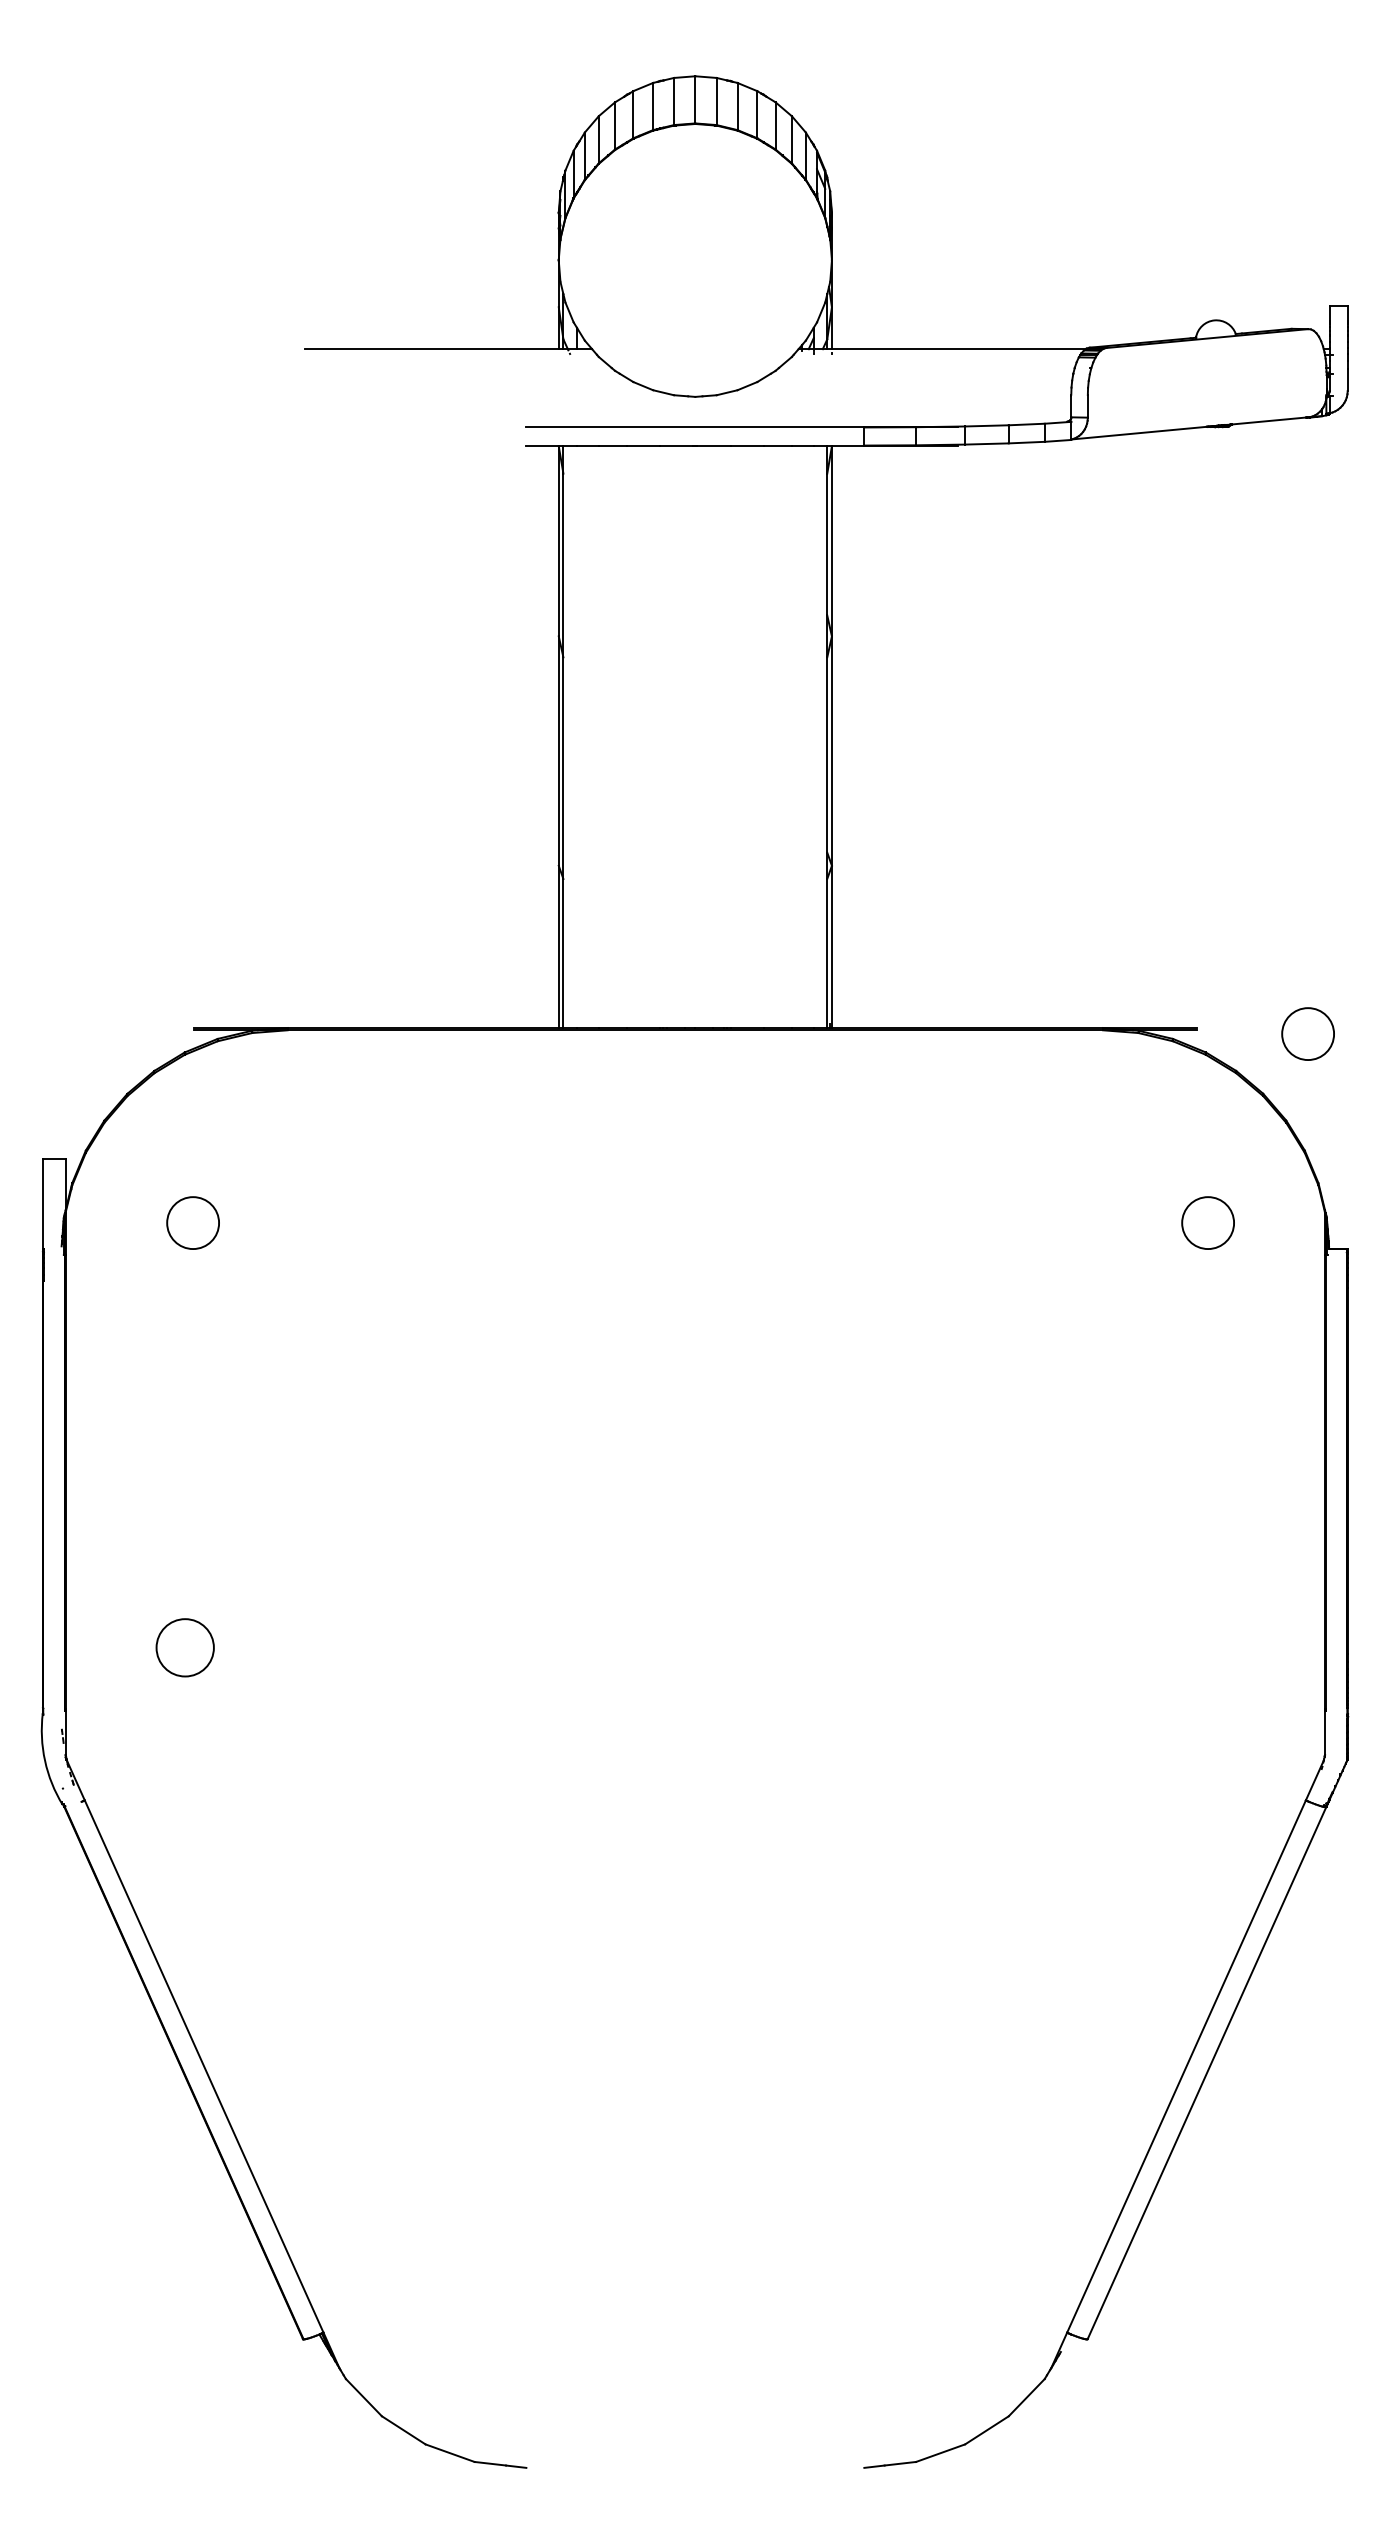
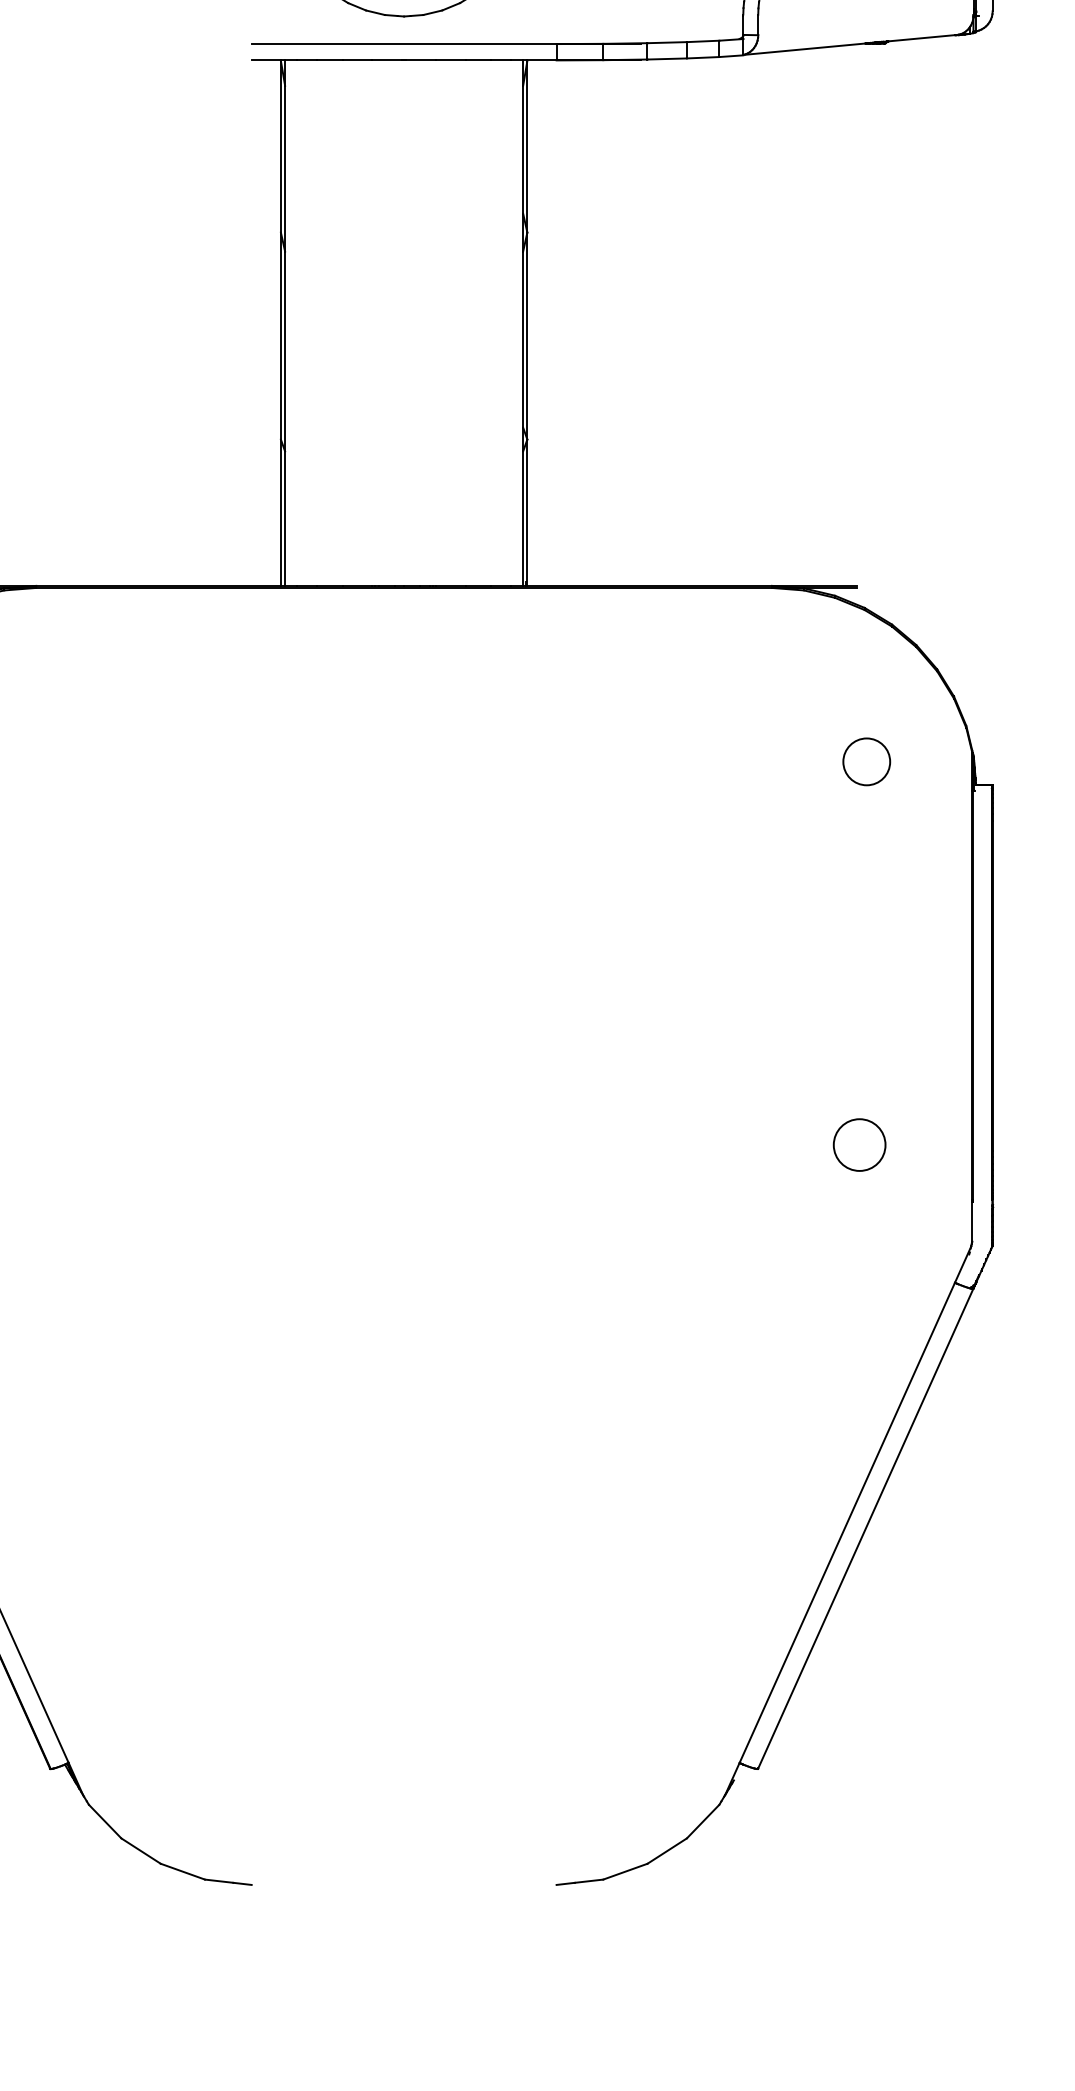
circle: (1307, 1033) -> (956, 590), removed
circle: (1199, 1647) -> (858, 1144), added

